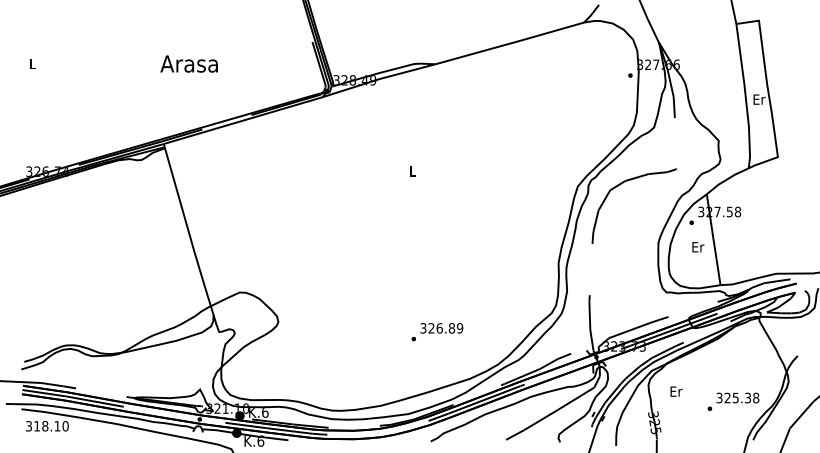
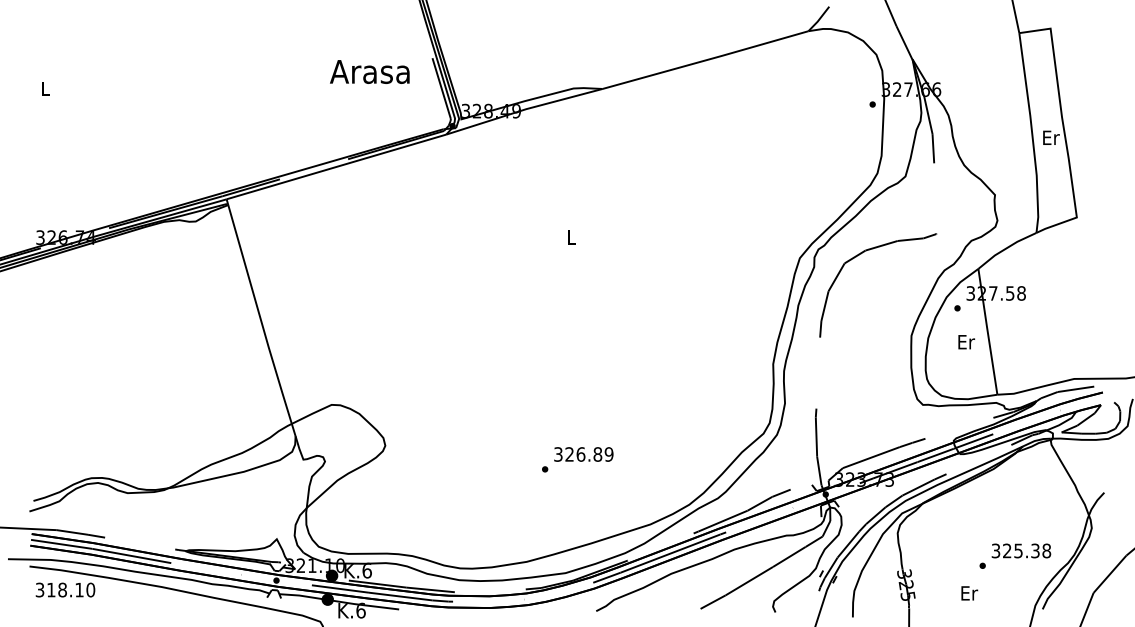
text: (188, 63) -> (368, 71), moved
text: (437, 332) -> (577, 460), moved
text: (676, 391) -> (969, 593), moved

